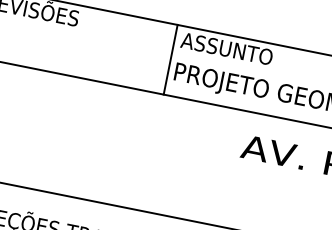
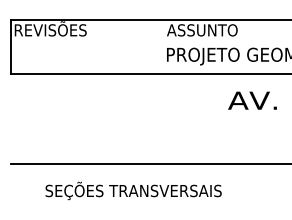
line: (170, 59) -> (161, 46), removed

